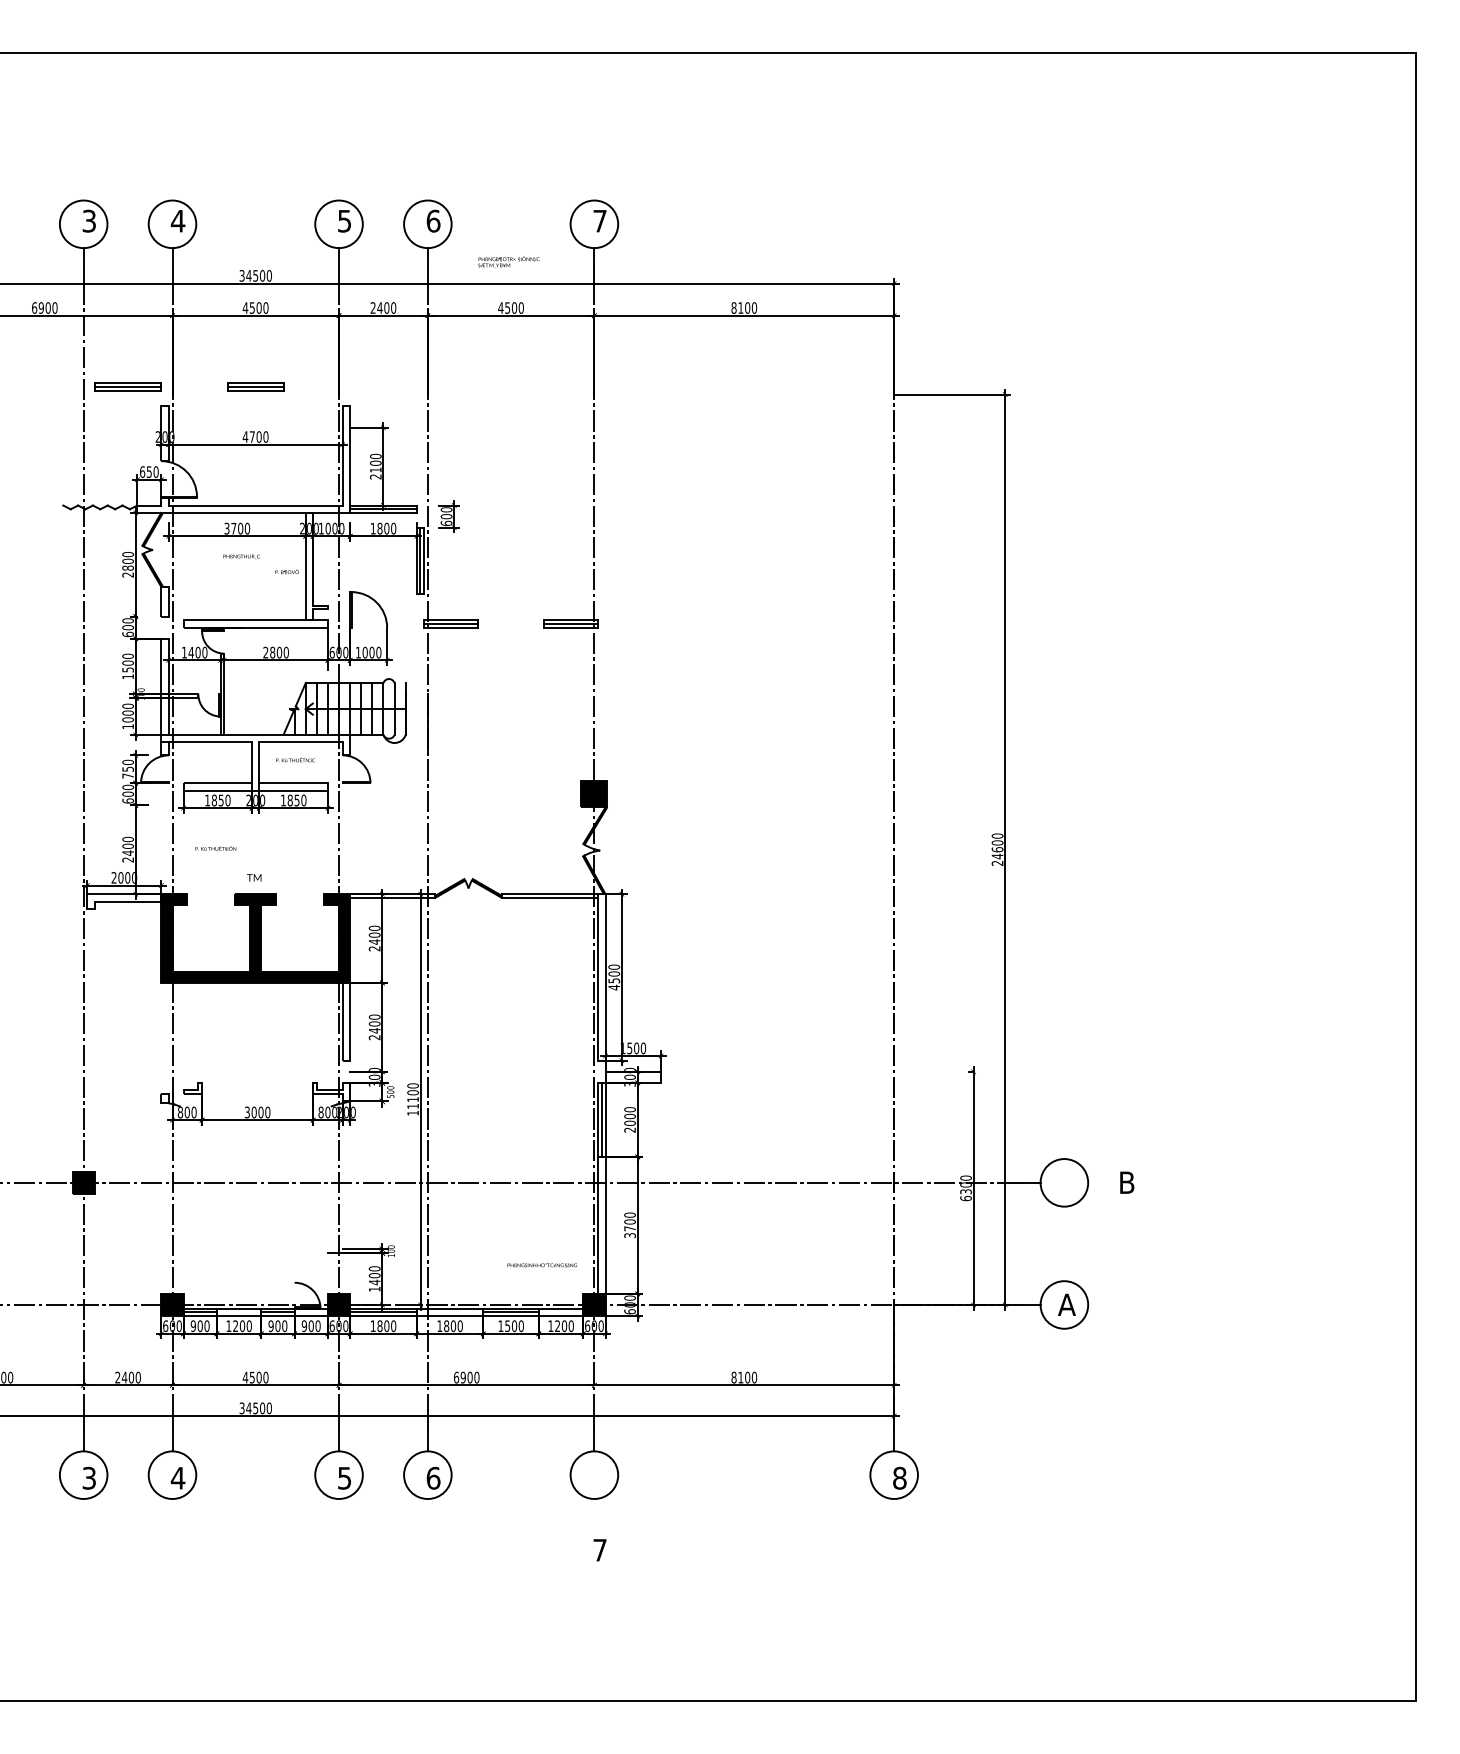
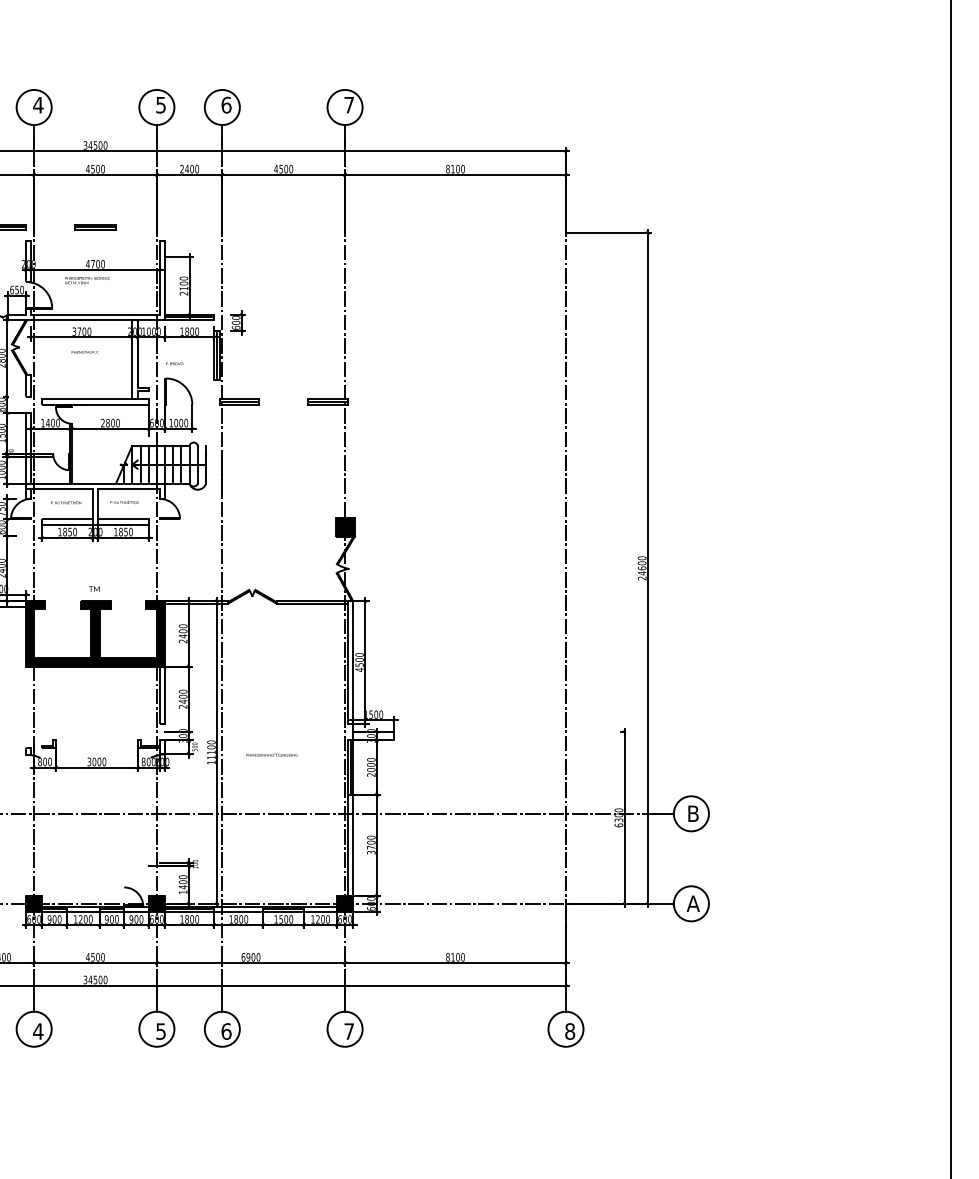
text: (508, 261) -> (87, 280), moved
text: (286, 571) -> (174, 363), moved
text: (215, 848) -> (65, 502), moved
text: (1127, 1182) -> (693, 813), moved
text: (542, 1265) -> (272, 755), moved
text: (599, 1550) -> (348, 1031), moved

